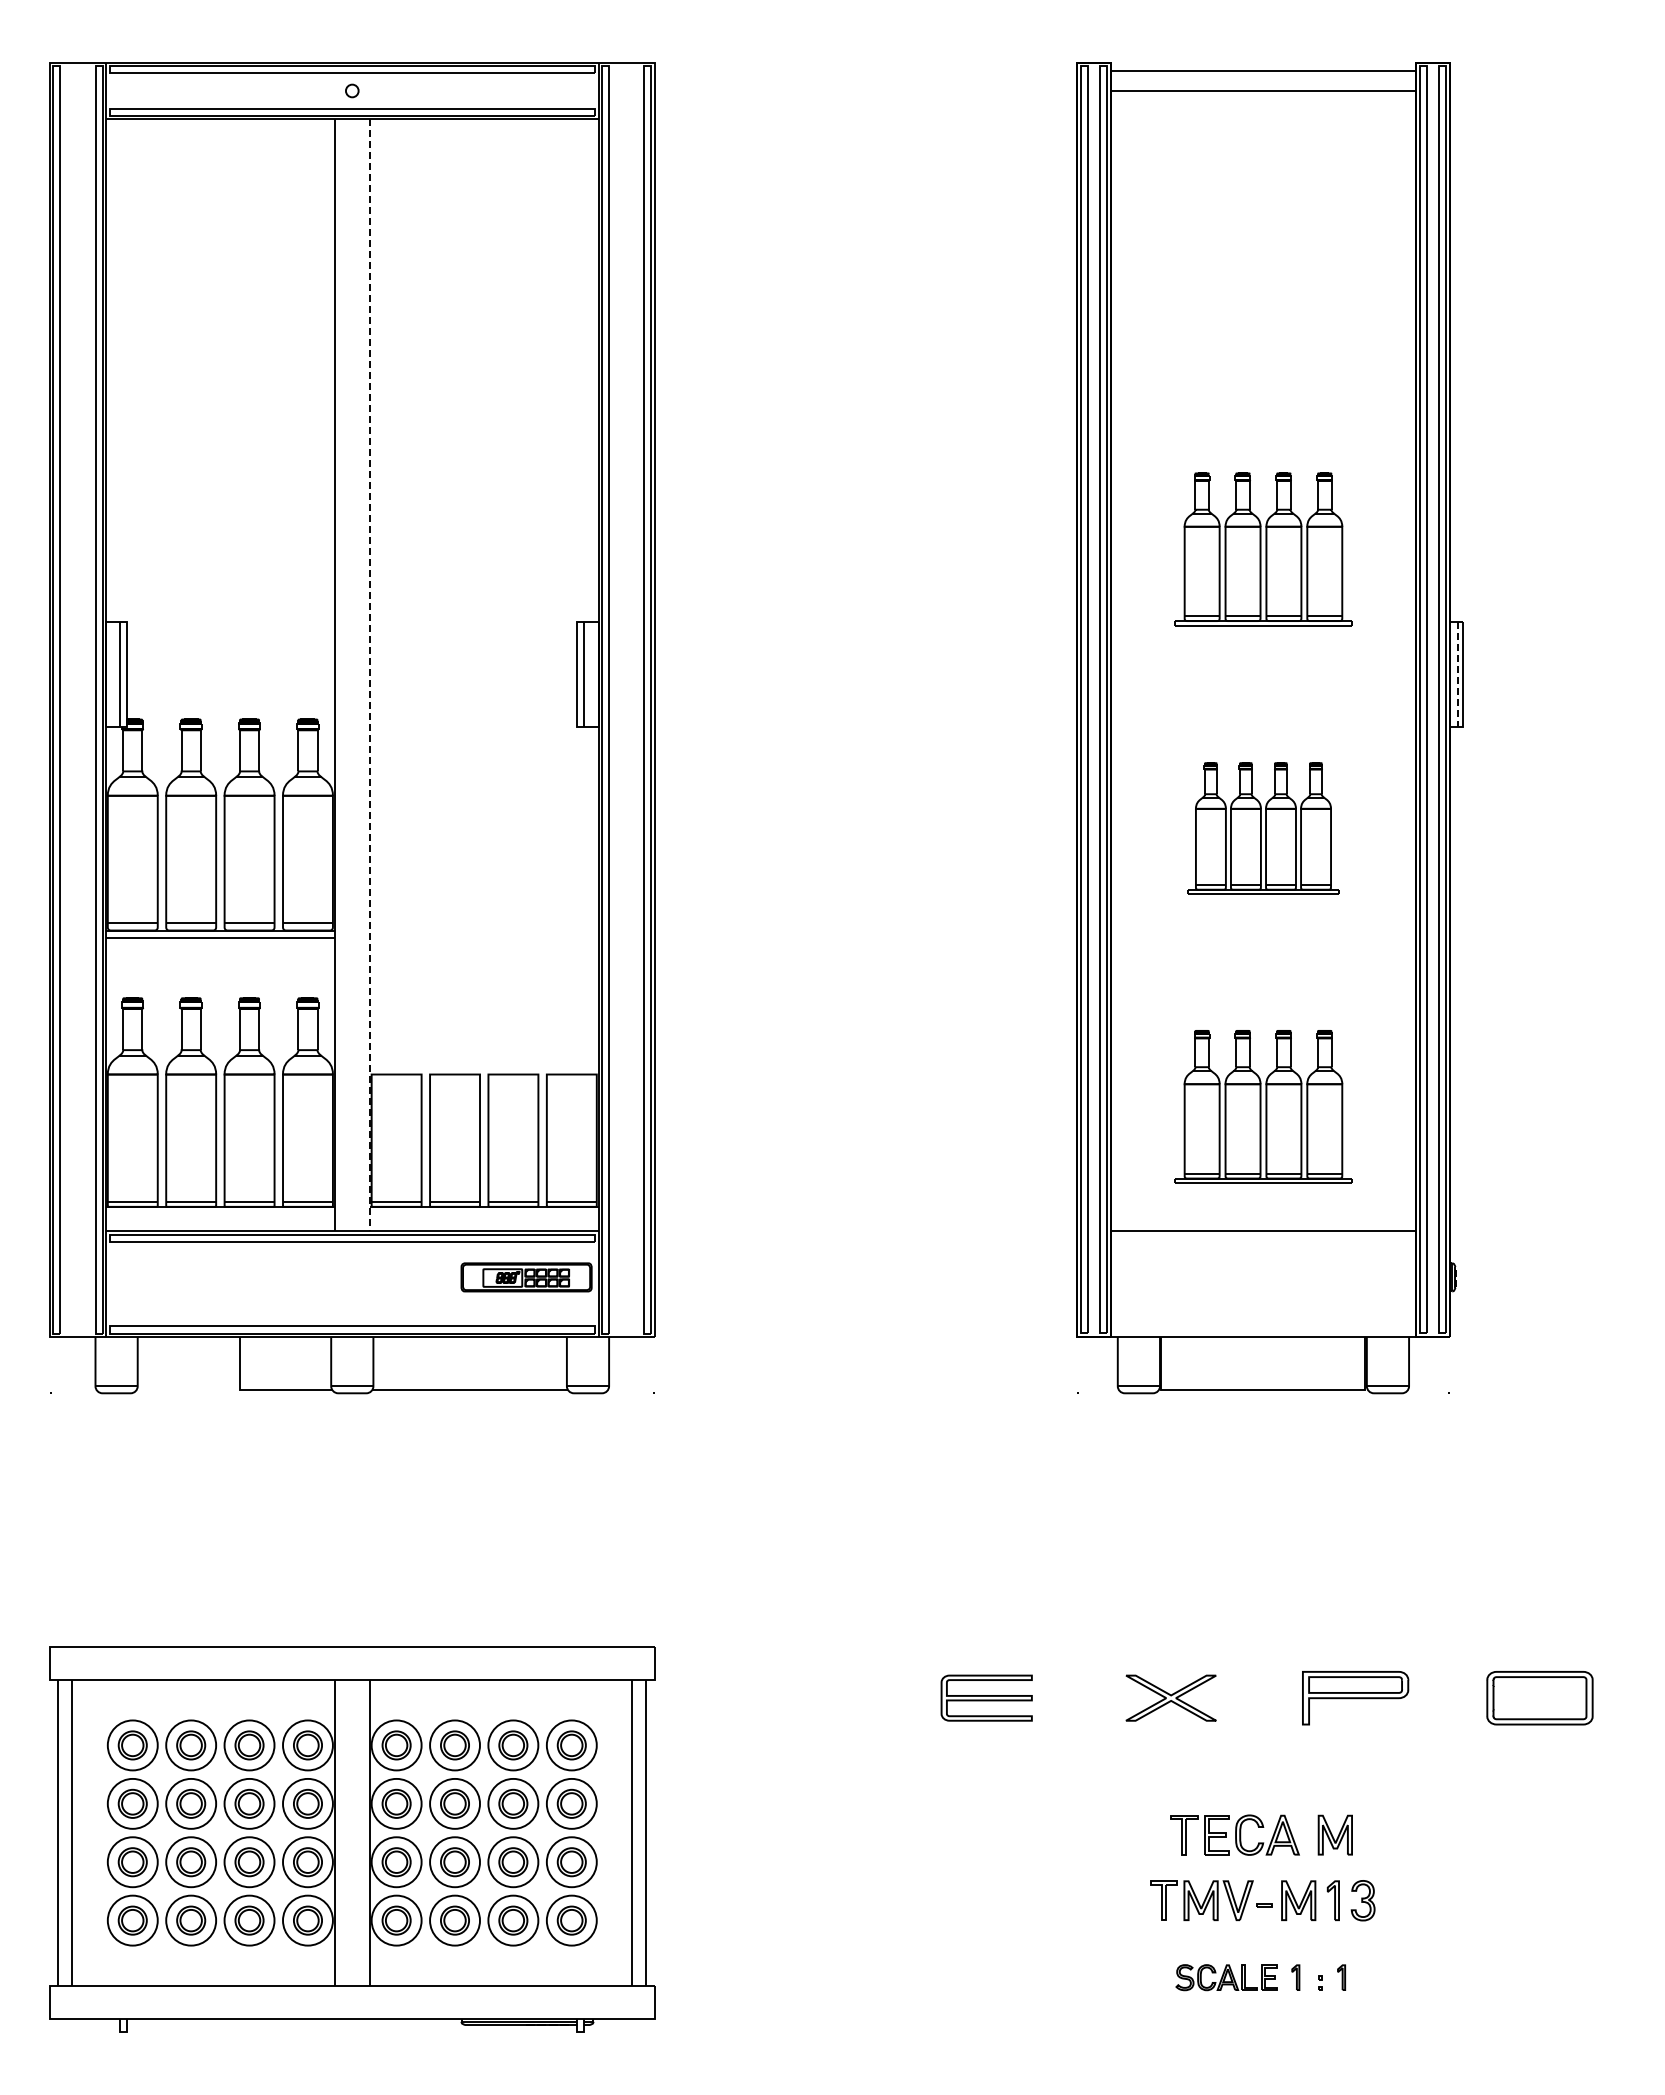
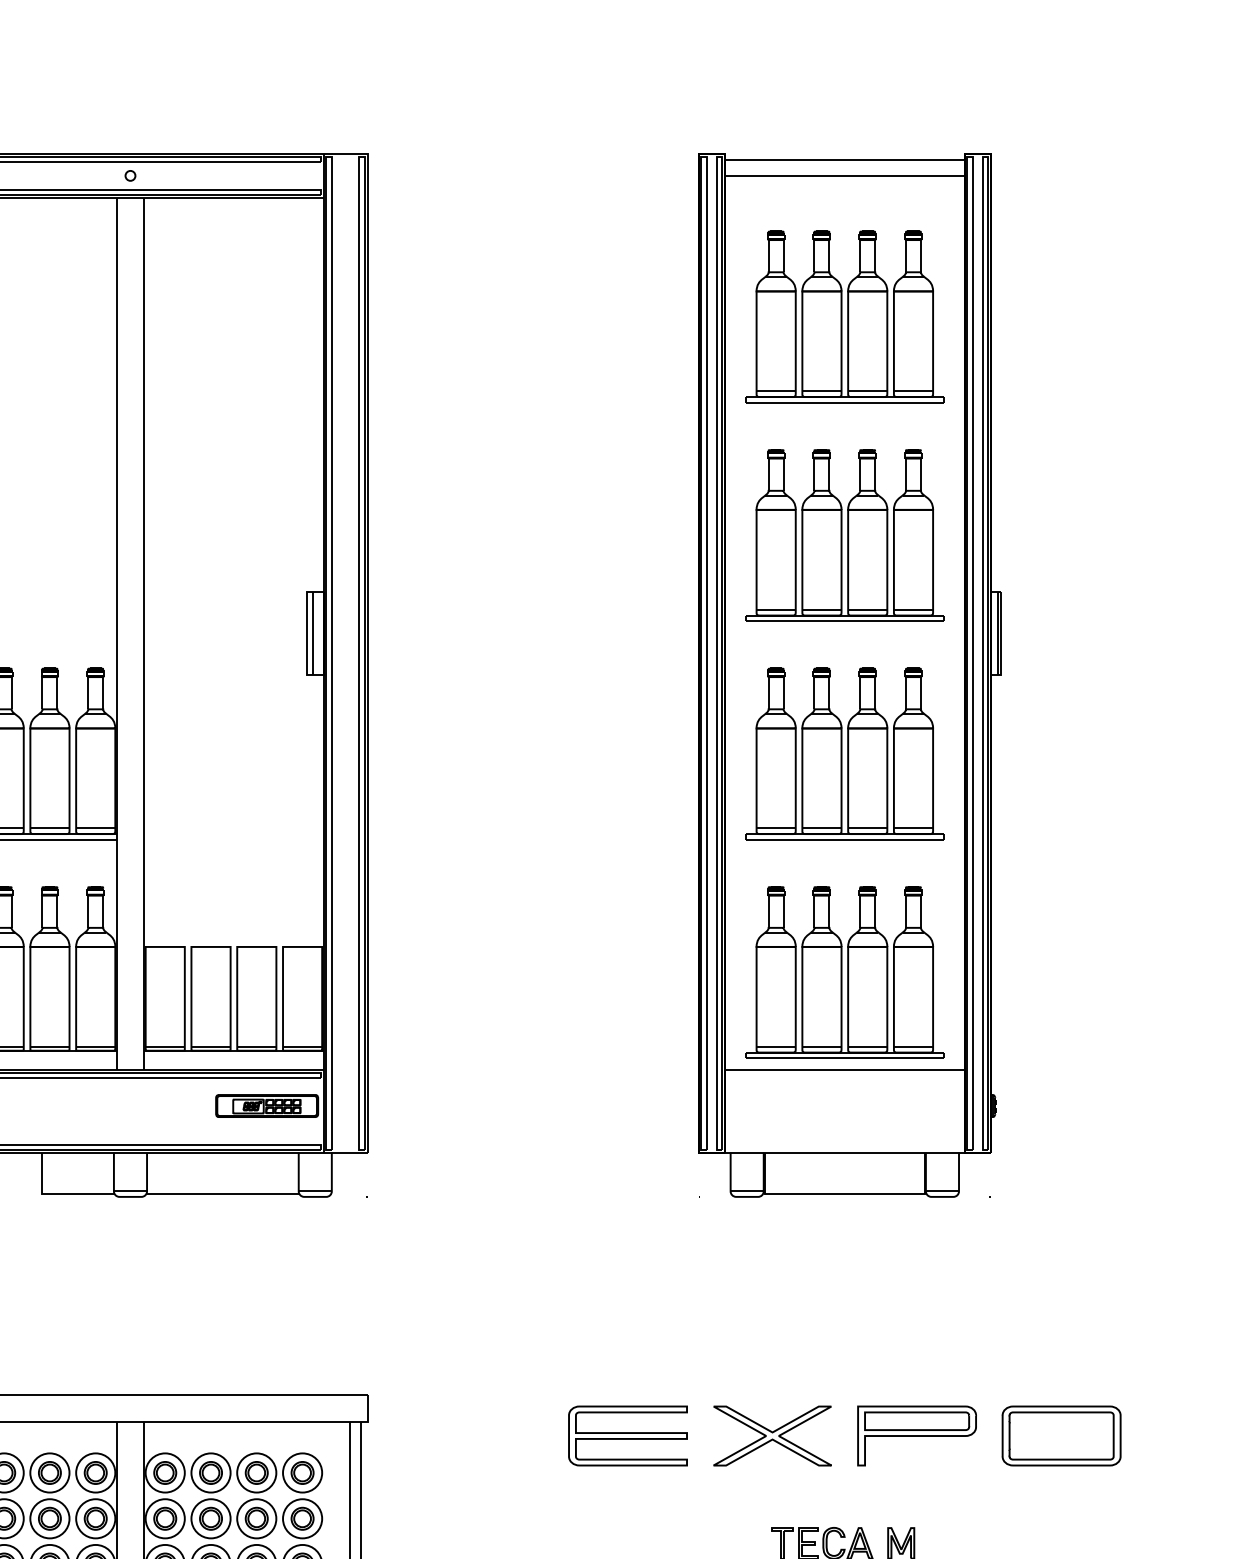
part: (1263, 270) -> (844, 316), added
part: (1263, 549) -> (844, 535), size x1.43
line: (1458, 674) -> (997, 633), dashed -> solid
line: (369, 675) -> (143, 634), dashed -> solid
part: (1263, 828) -> (844, 754), size x1.67
part: (1263, 1106) -> (844, 972), size x1.43
part: (986, 1697) -> (627, 1435), size x1.67
part: (1170, 1697) -> (771, 1435), size x1.67
part: (1355, 1697) -> (916, 1435), size x1.43
part: (1539, 1697) -> (1061, 1435), size x1.43

